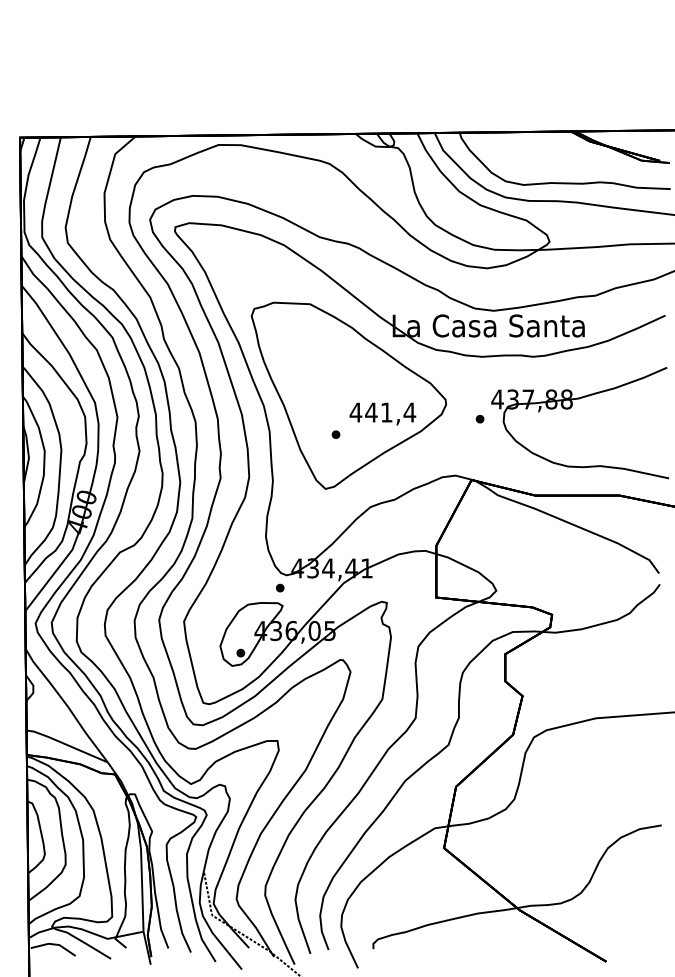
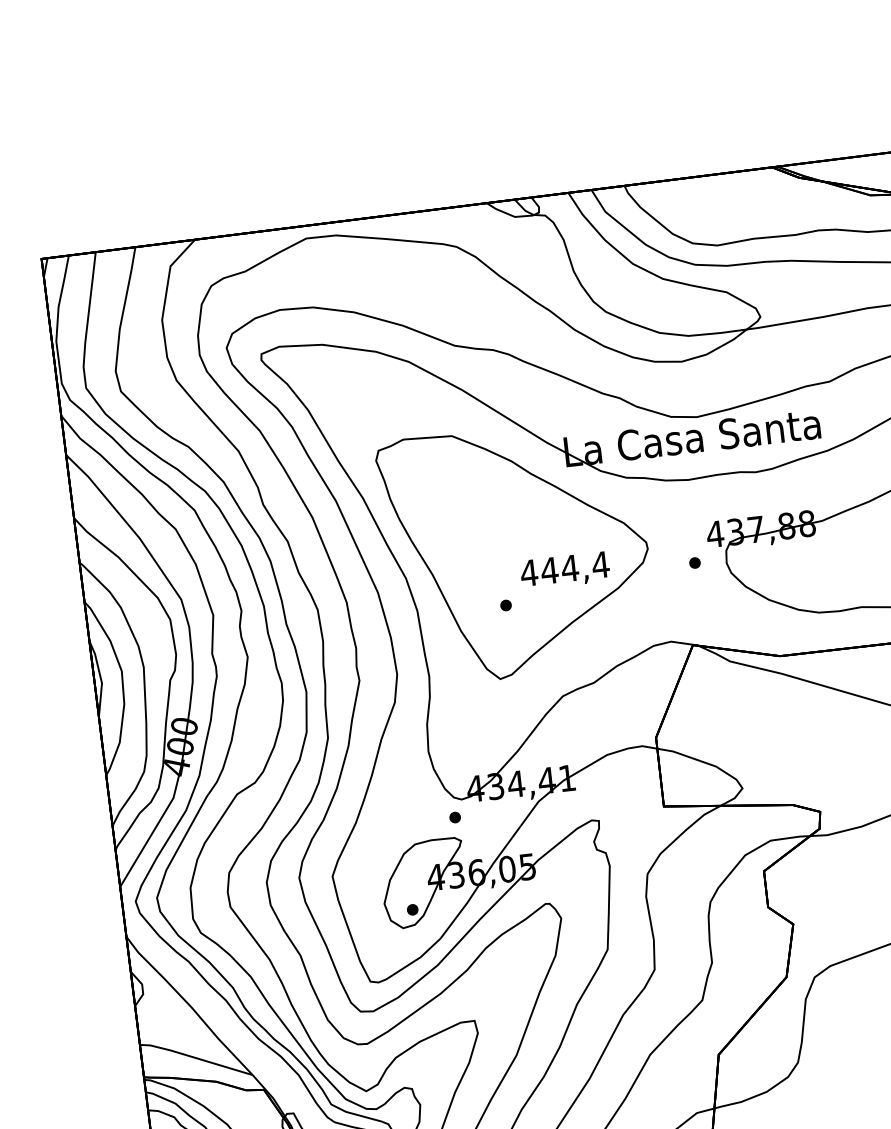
text: (386, 412) -> (569, 568), 441,4 -> 444,4

